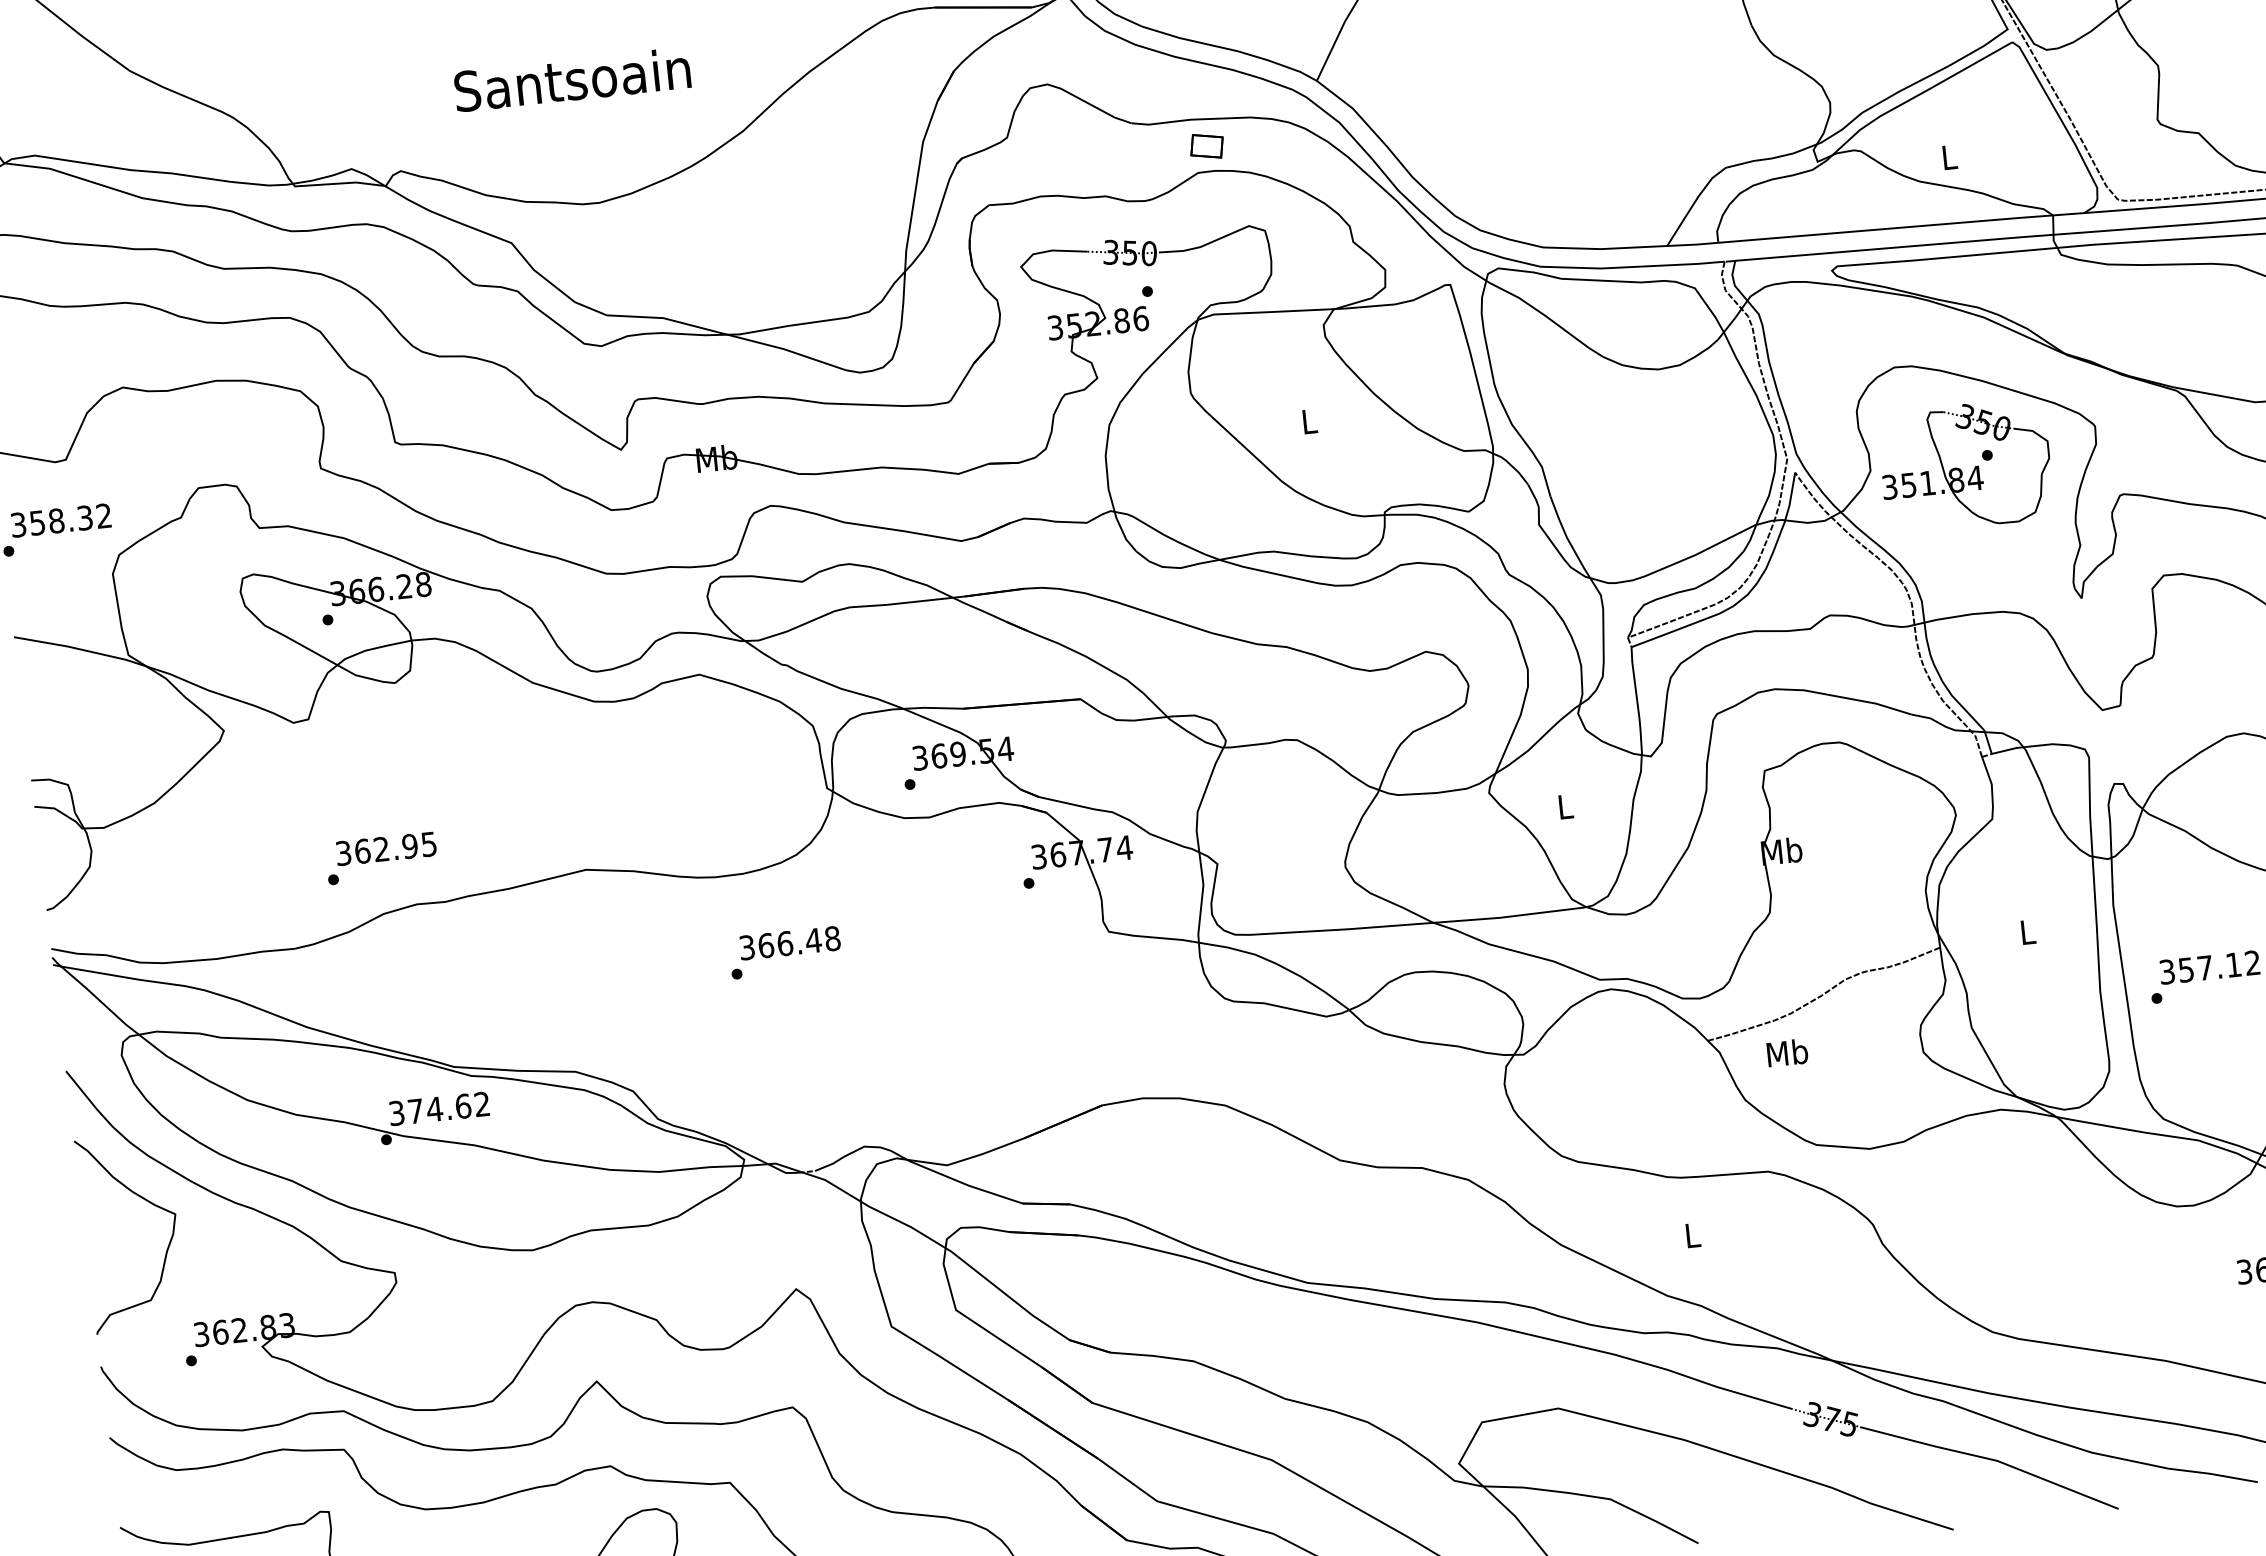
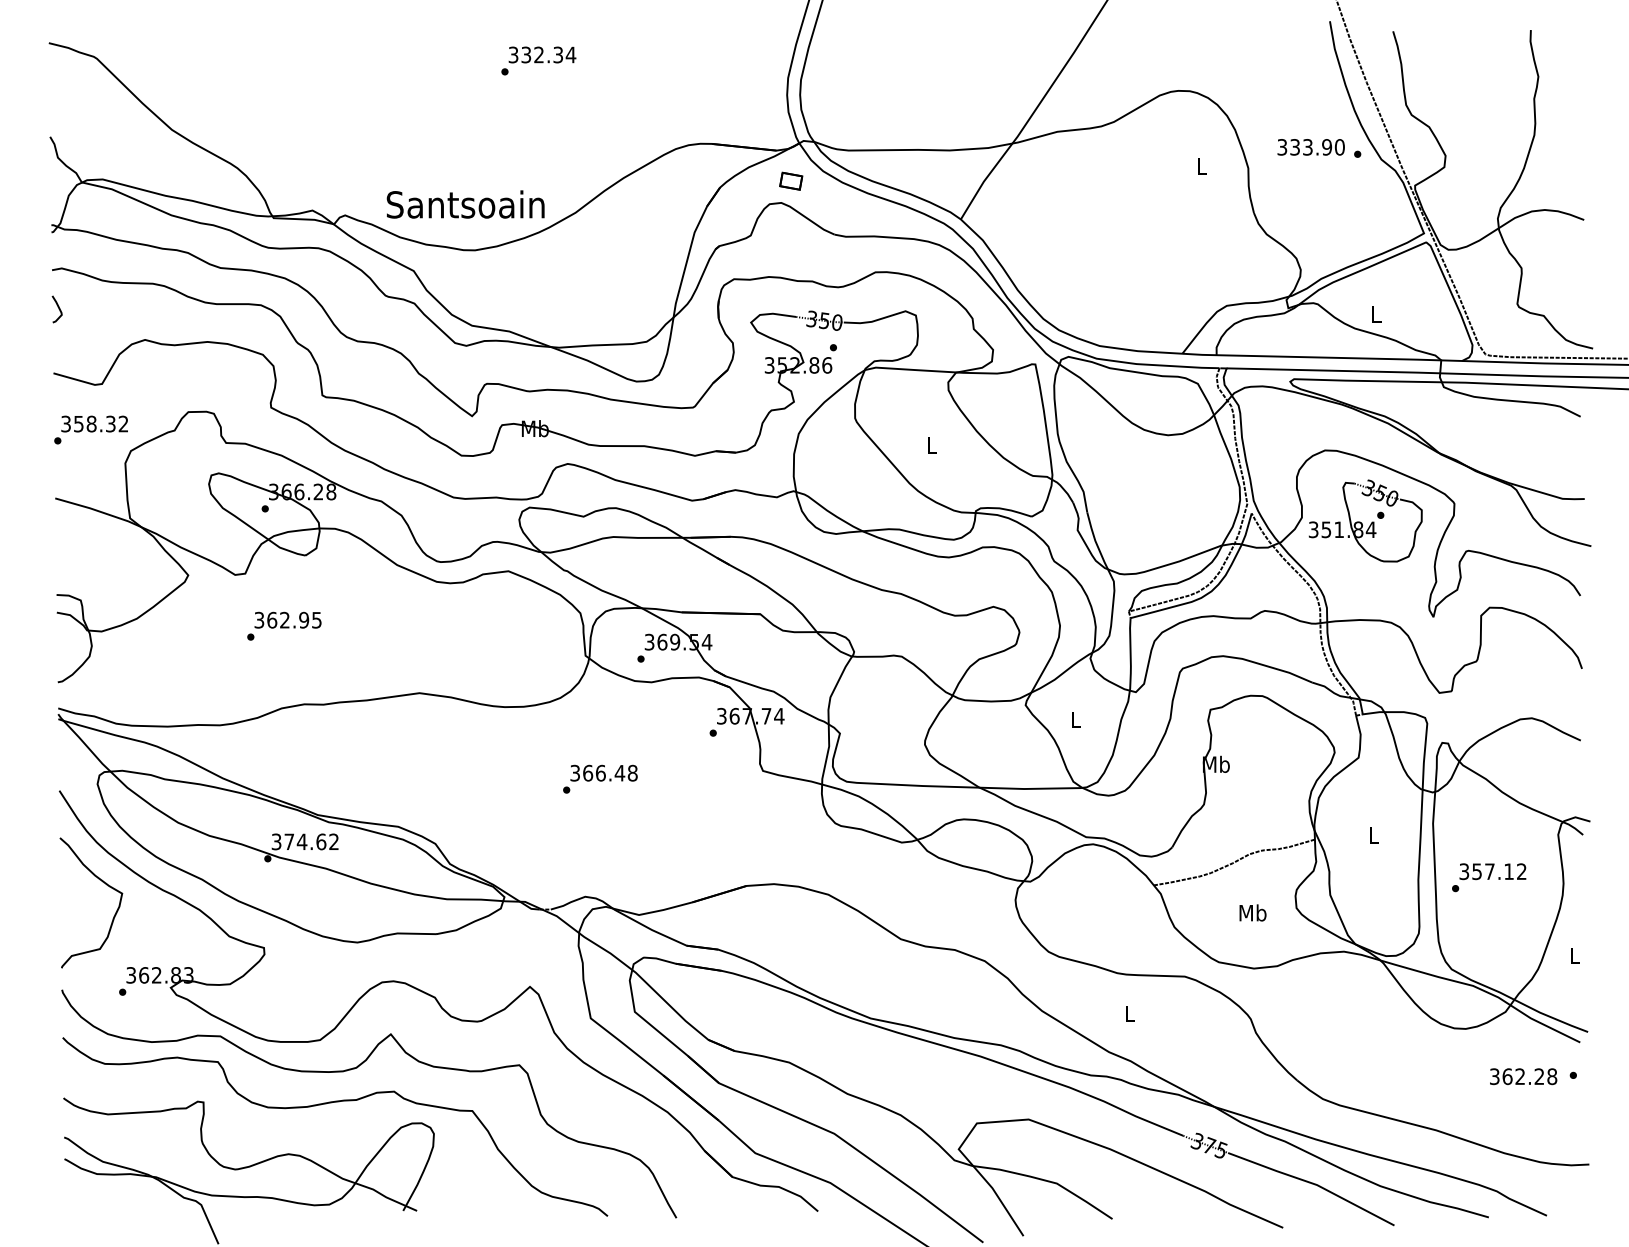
text: (572, 79) -> (465, 204), moved
part: (1207, 145) -> (791, 180), moved
text: (381, 857) -> (284, 625), moved
text: (785, 951) -> (600, 778), moved
text: (1786, 1052) -> (1252, 912), moved

